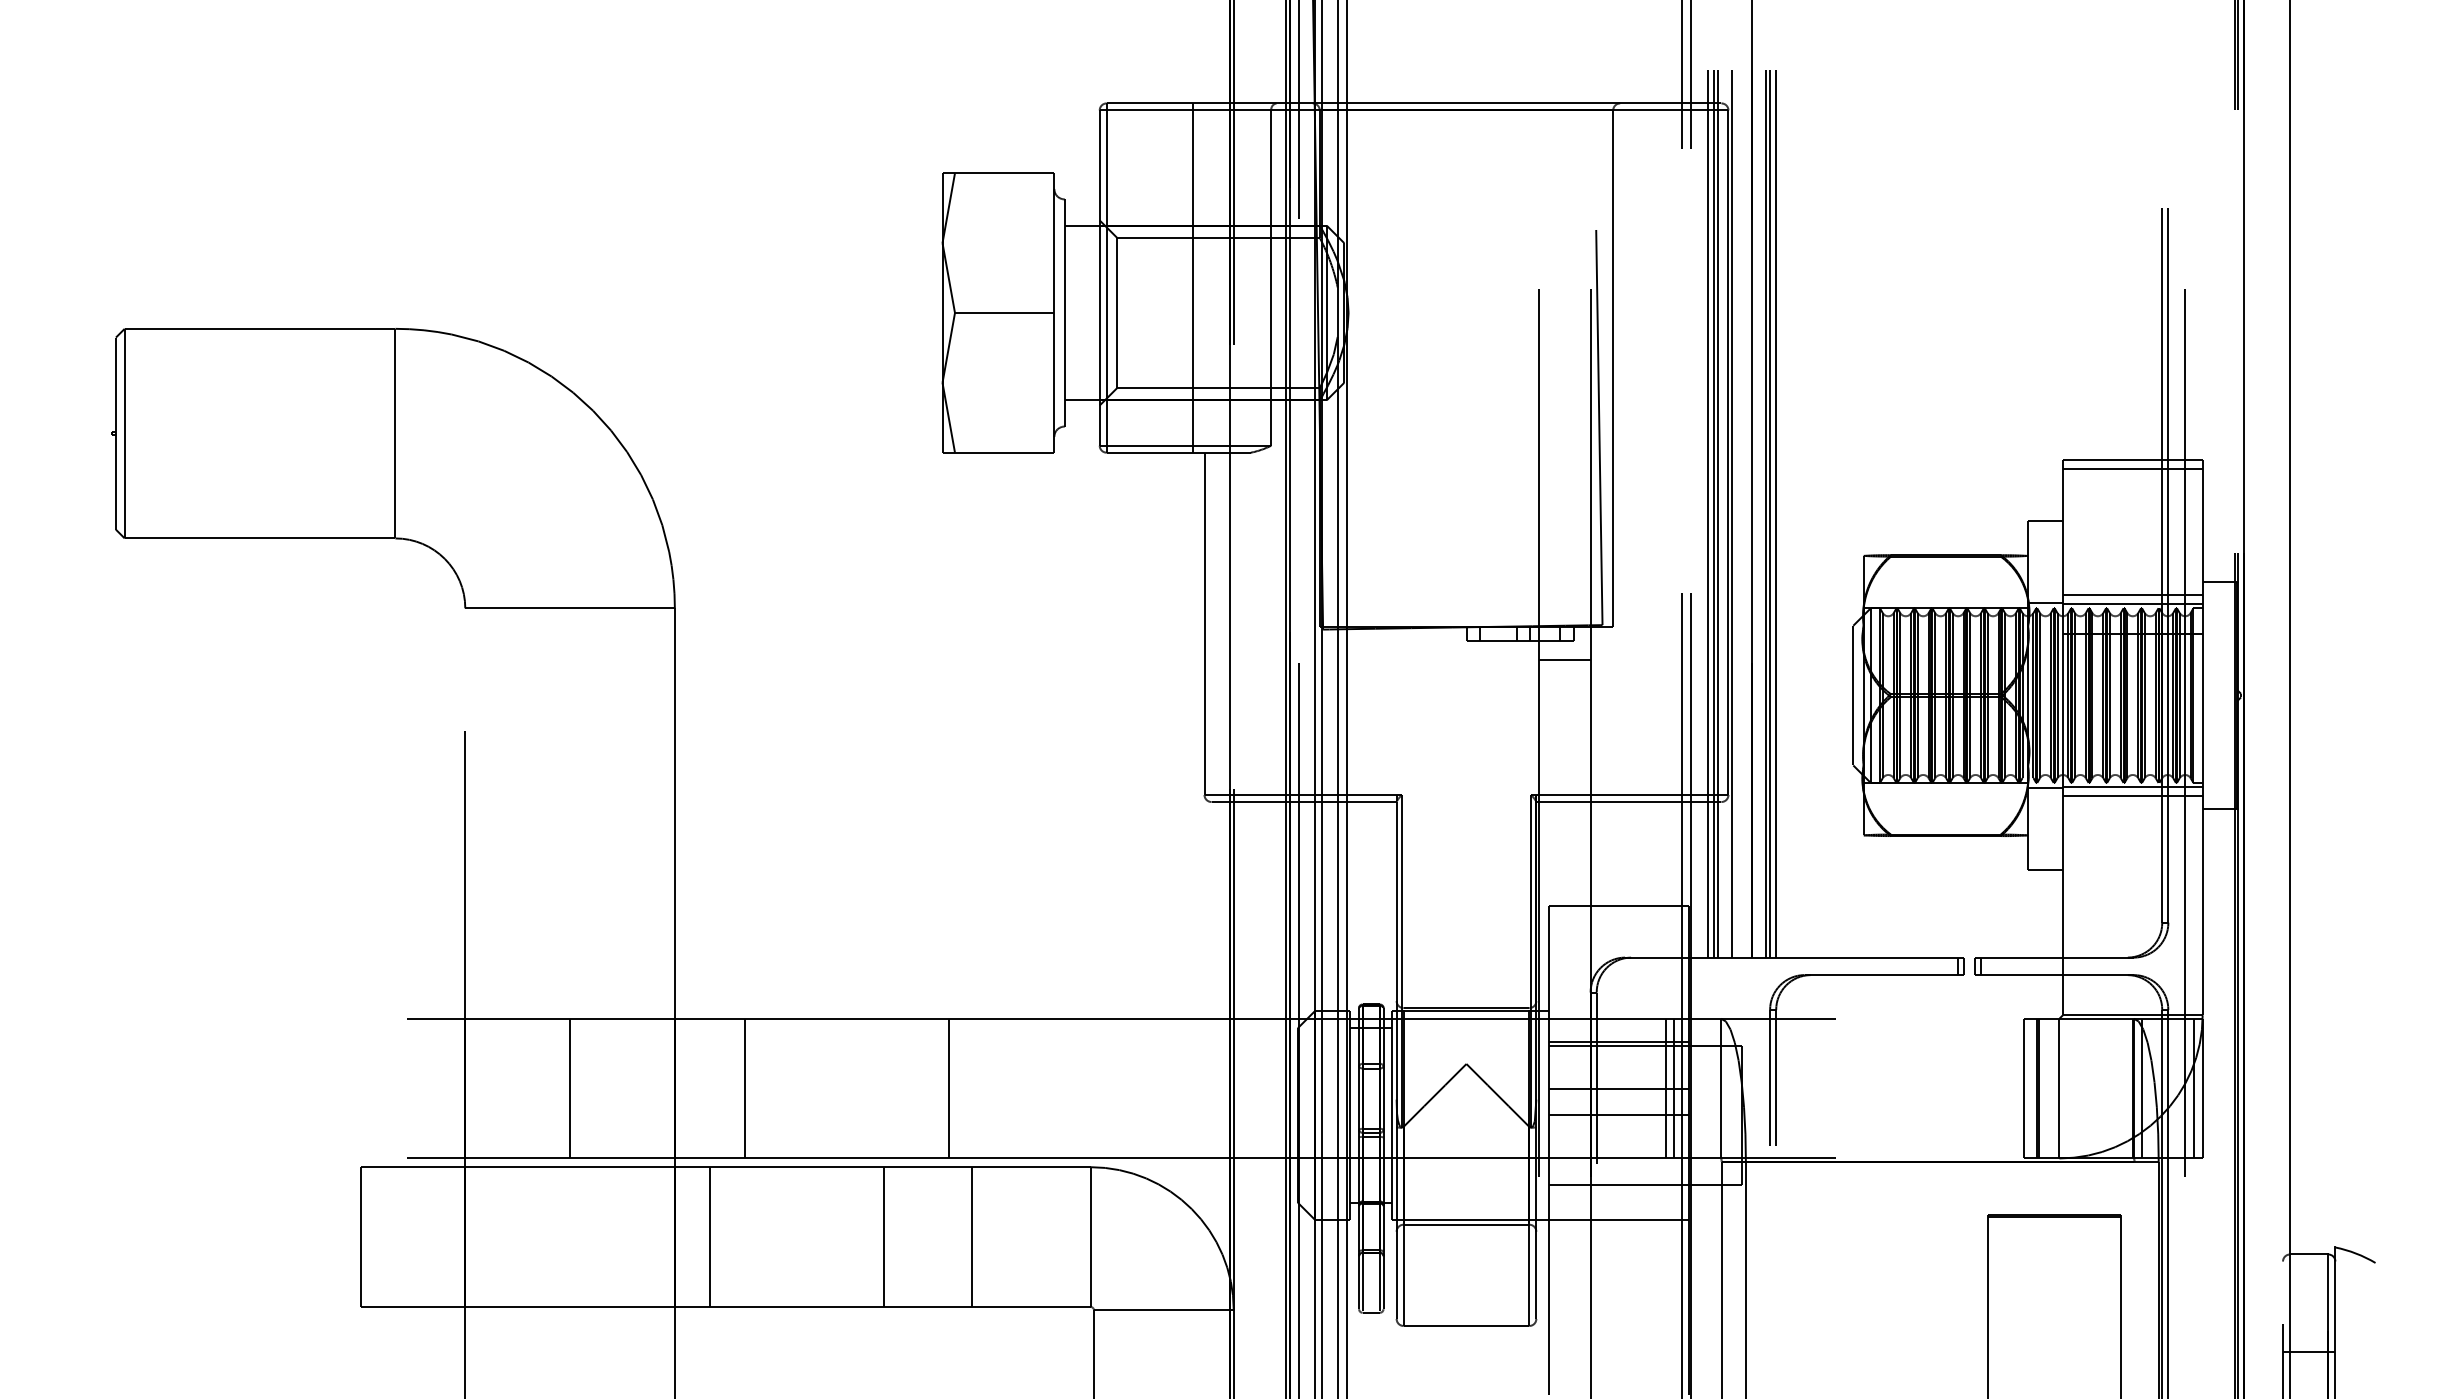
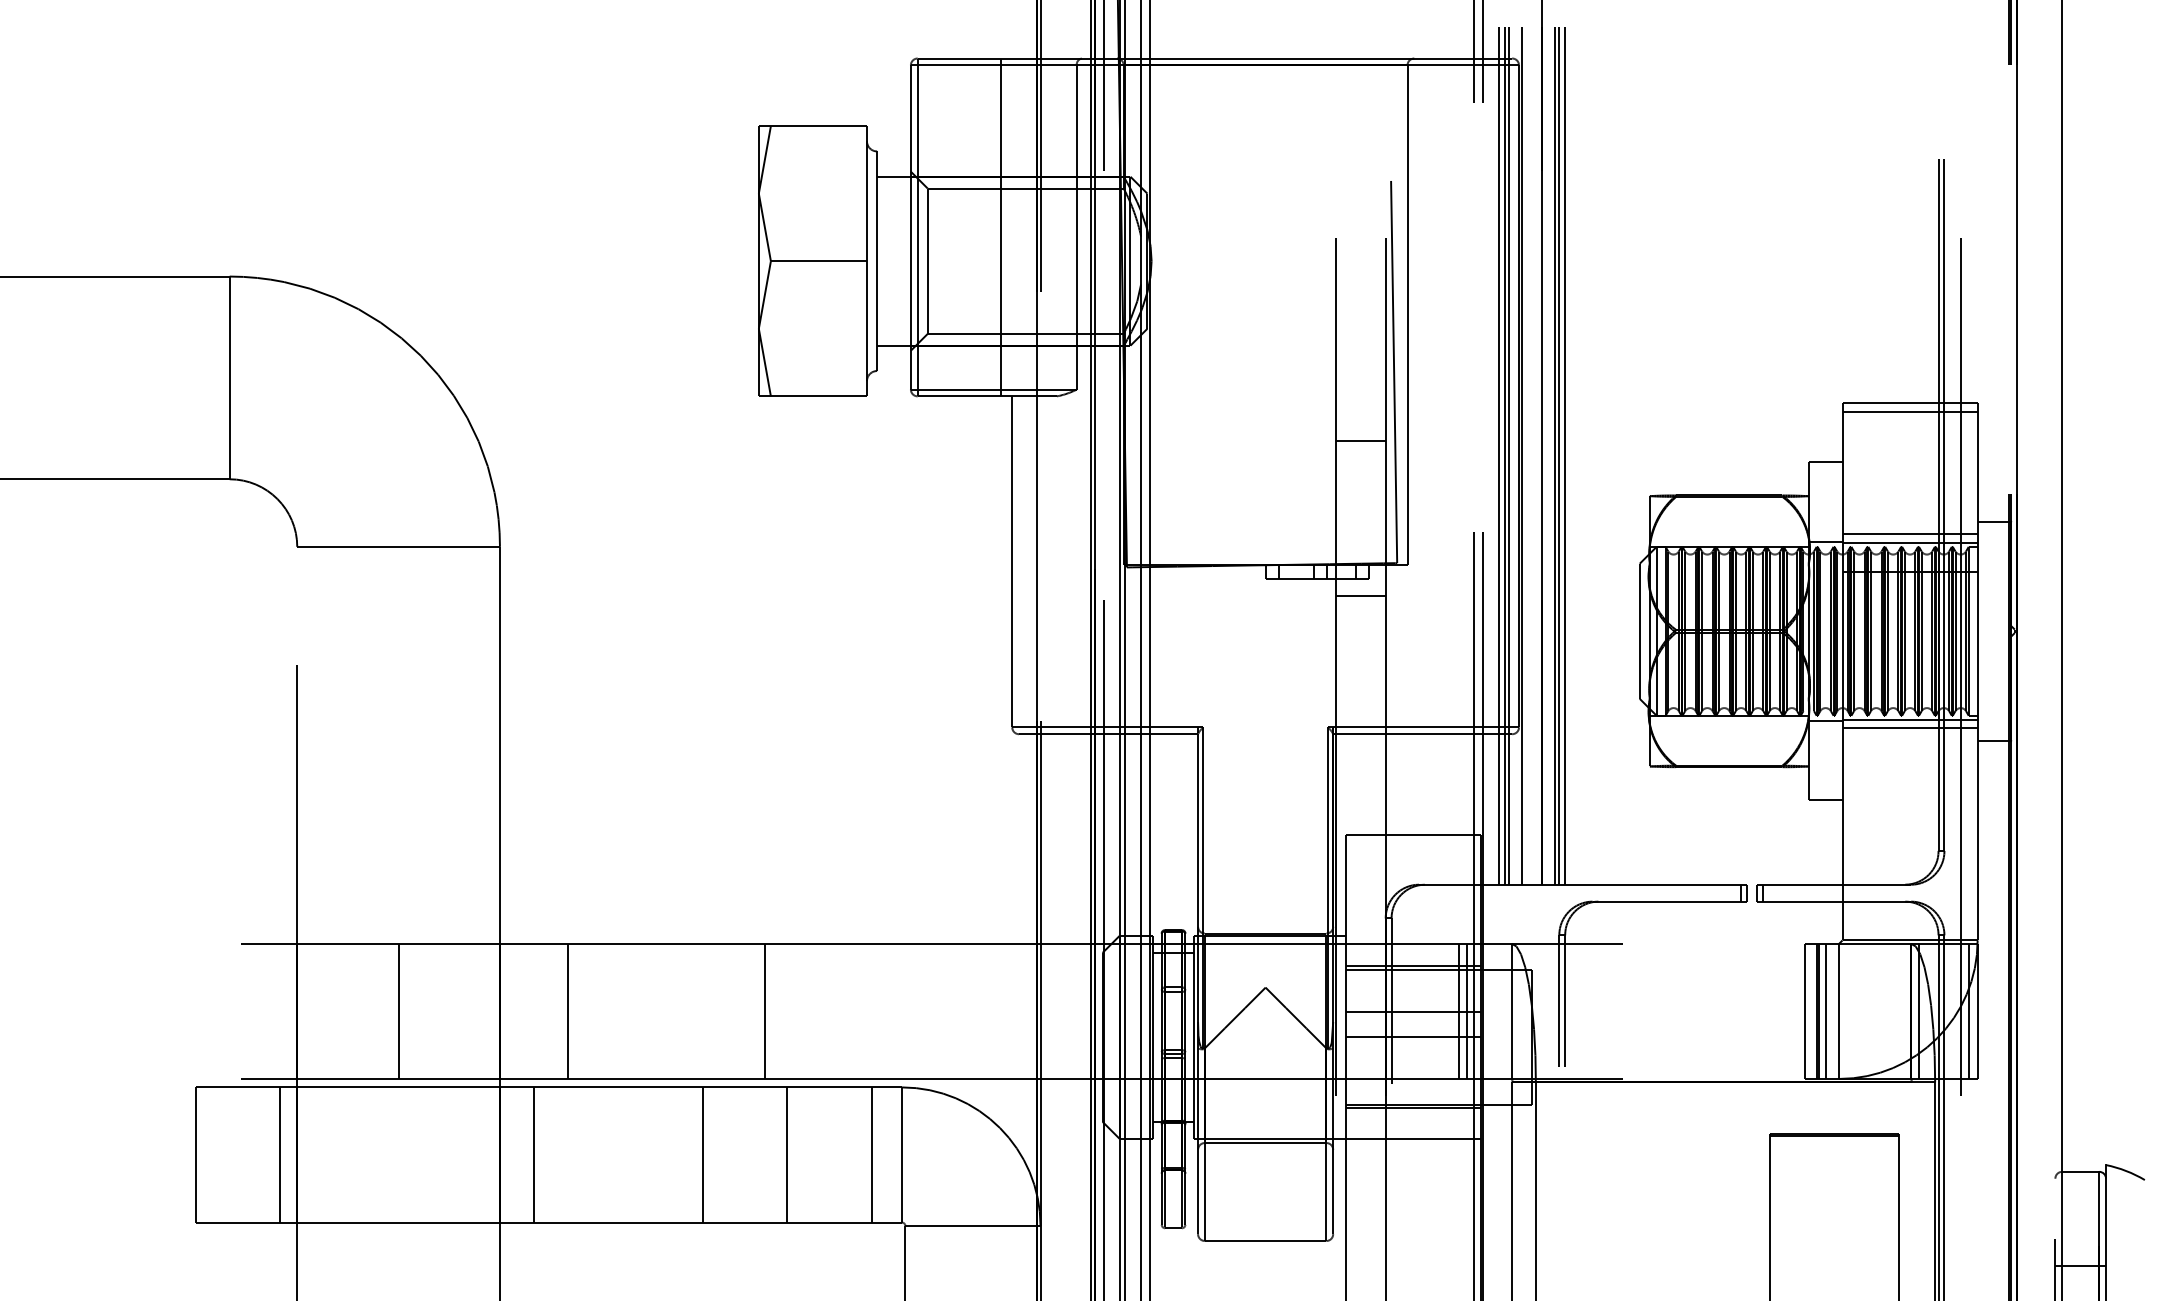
line: (1564, 498) -> (1360, 440), added
line: (2045, 1088) -> (1825, 1011), added
line: (1619, 1188) -> (1413, 1108), added
line: (447, 1236) -> (280, 1154), added
line: (1059, 1236) -> (871, 1154), added

